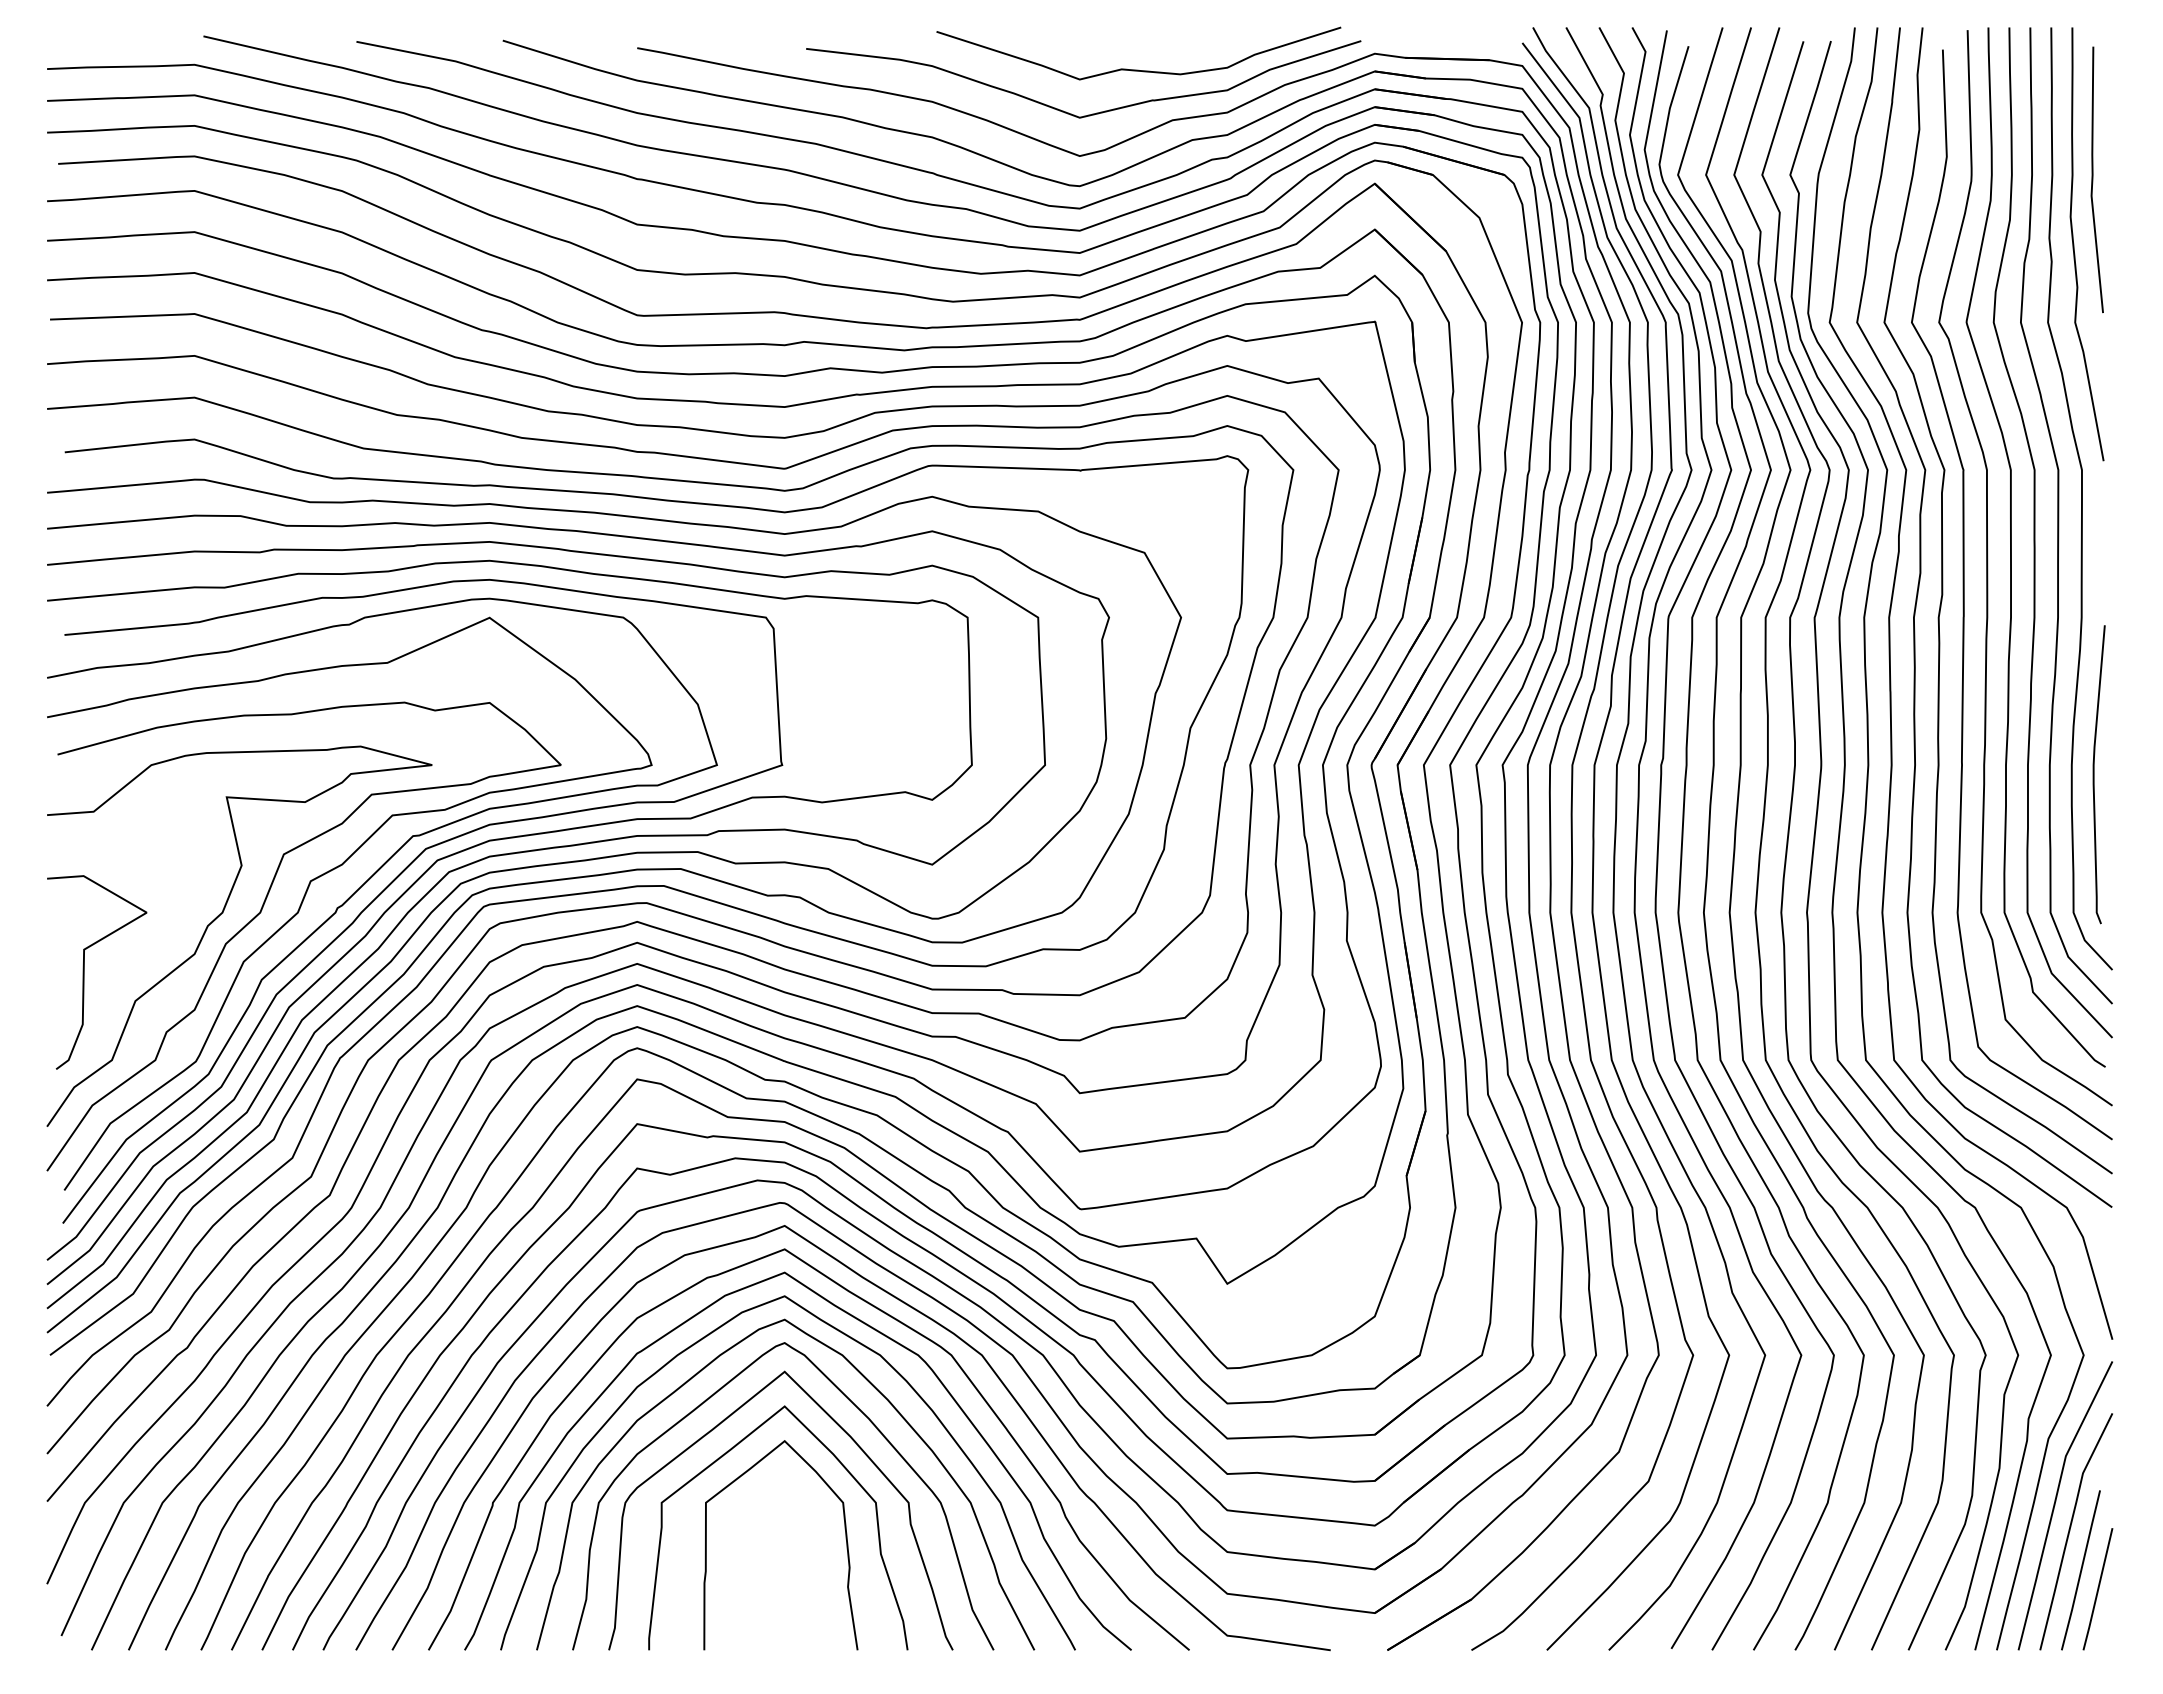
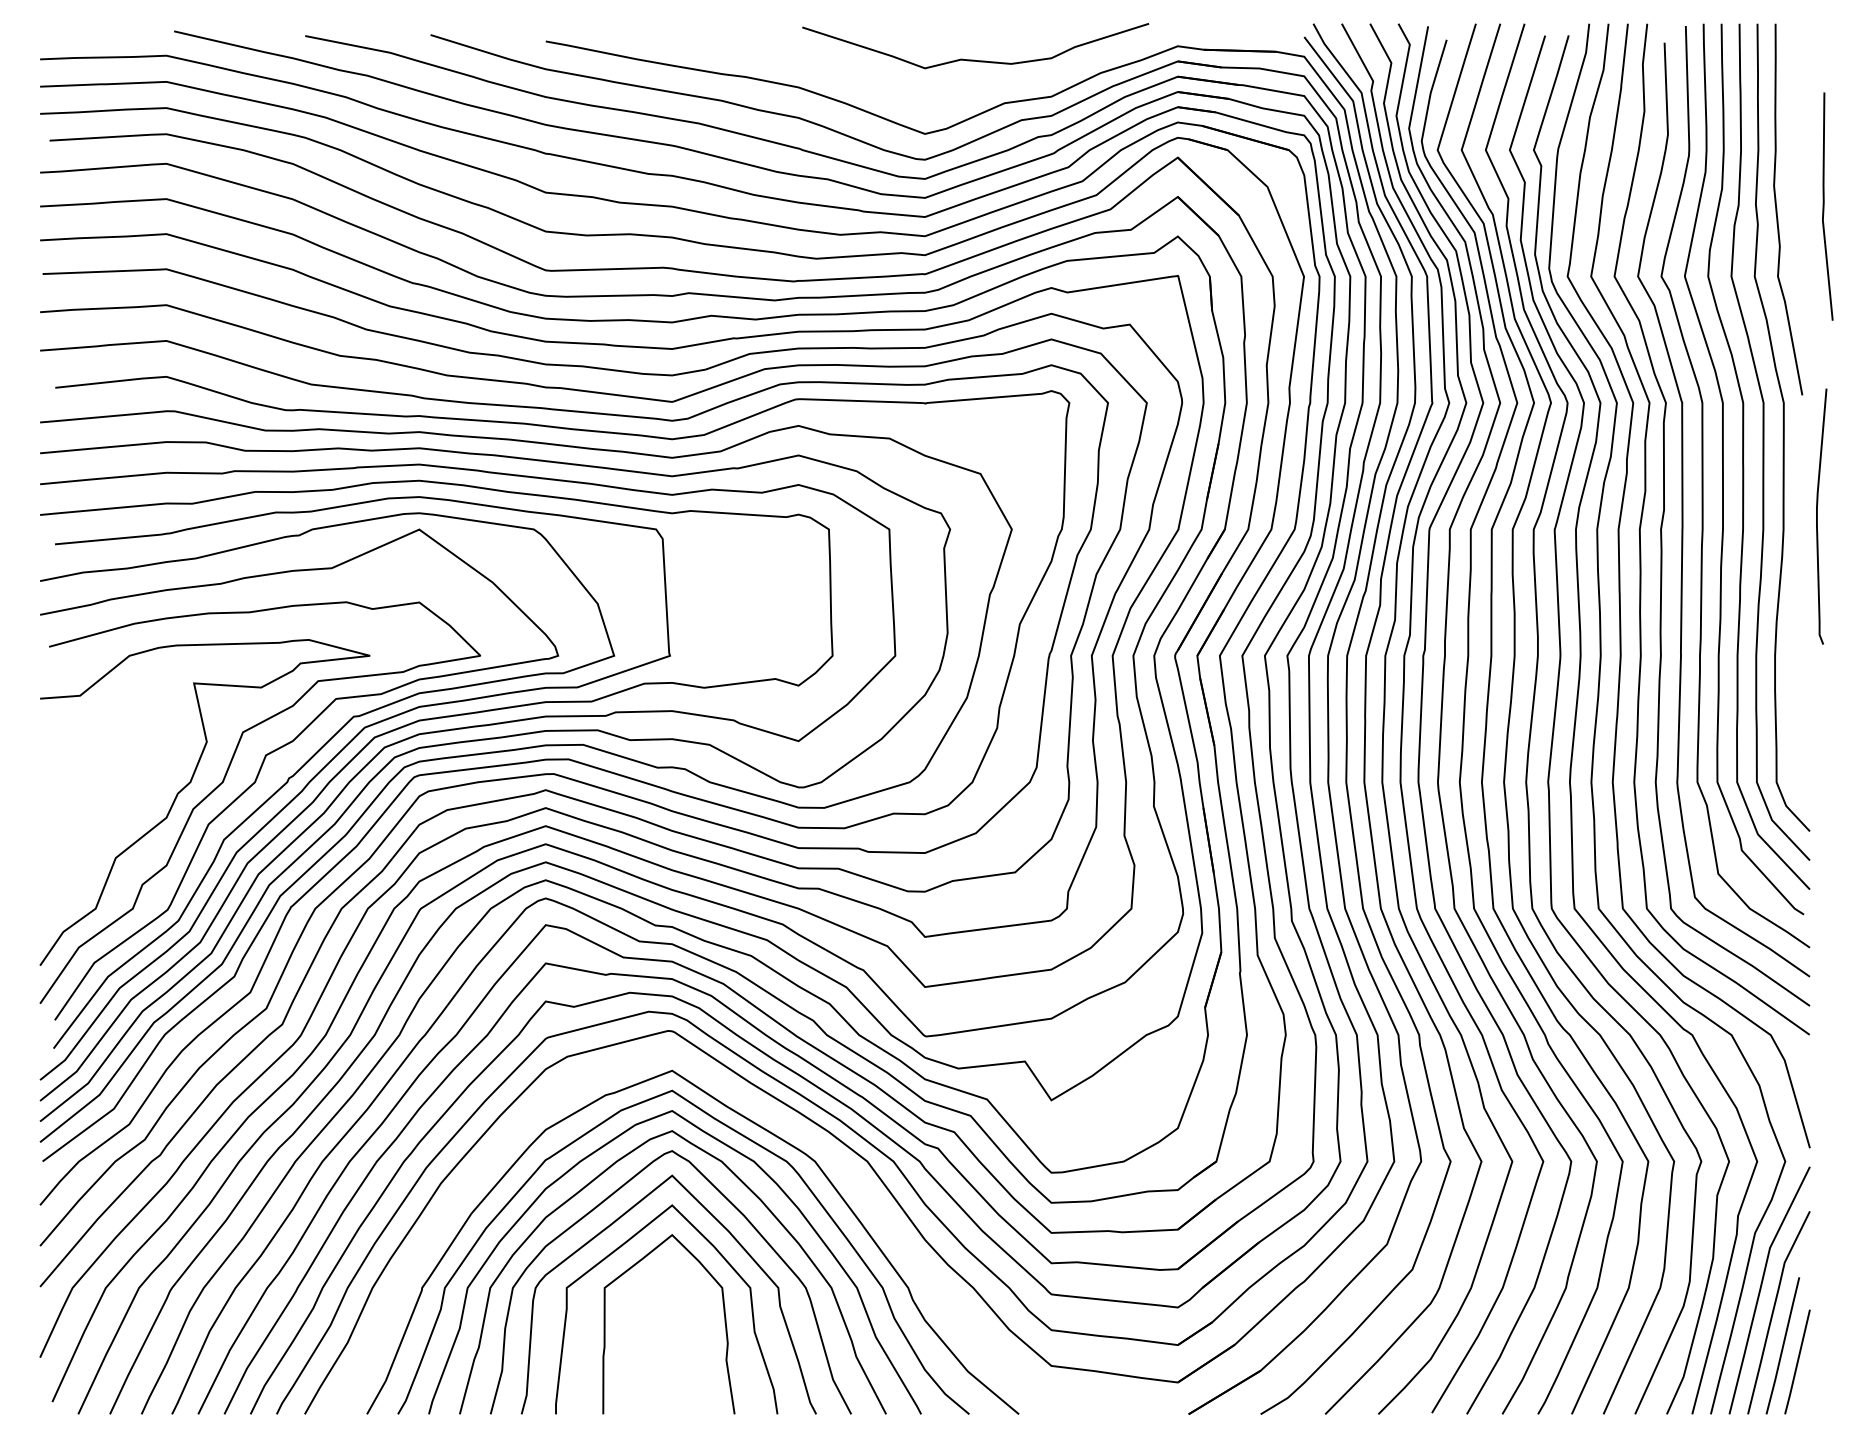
curve: (1092, 113) -> (935, 97), removed
line: (2093, 179) -> (1824, 206), moved
curve: (2094, 774) -> (1817, 516), moved
curve: (84, 972) -> (72, 833), removed
curve: (929, 1319) -> (796, 1130), removed

